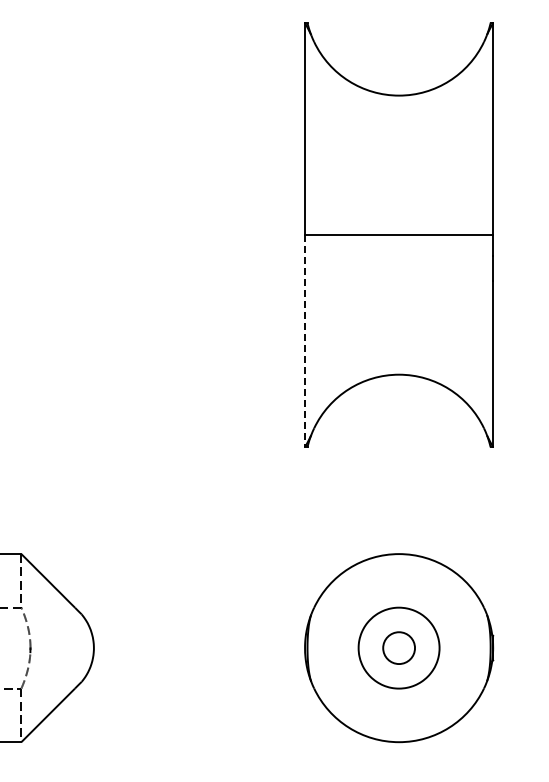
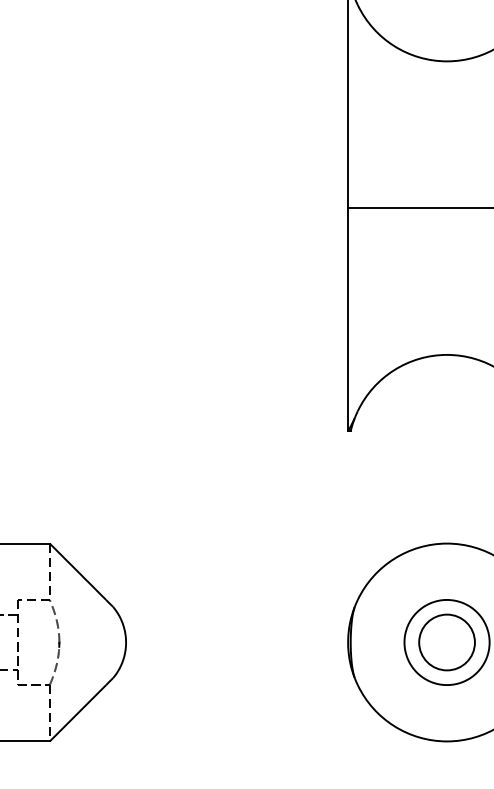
line: (305, 341) -> (348, 319), dashed -> solid
circle: (398, 647) -> (446, 641), size x1.67

